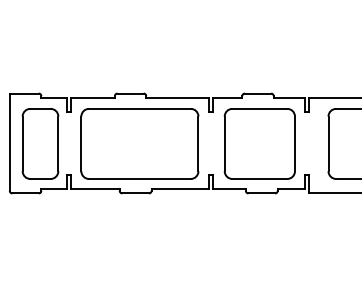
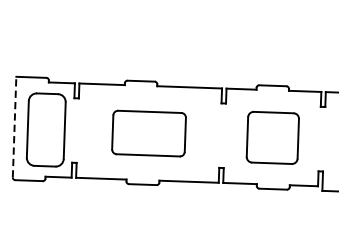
line: (9, 142) -> (14, 127), solid -> dashed
part: (139, 143) -> (148, 133), size x0.6
part: (259, 143) -> (272, 137), size x0.7

